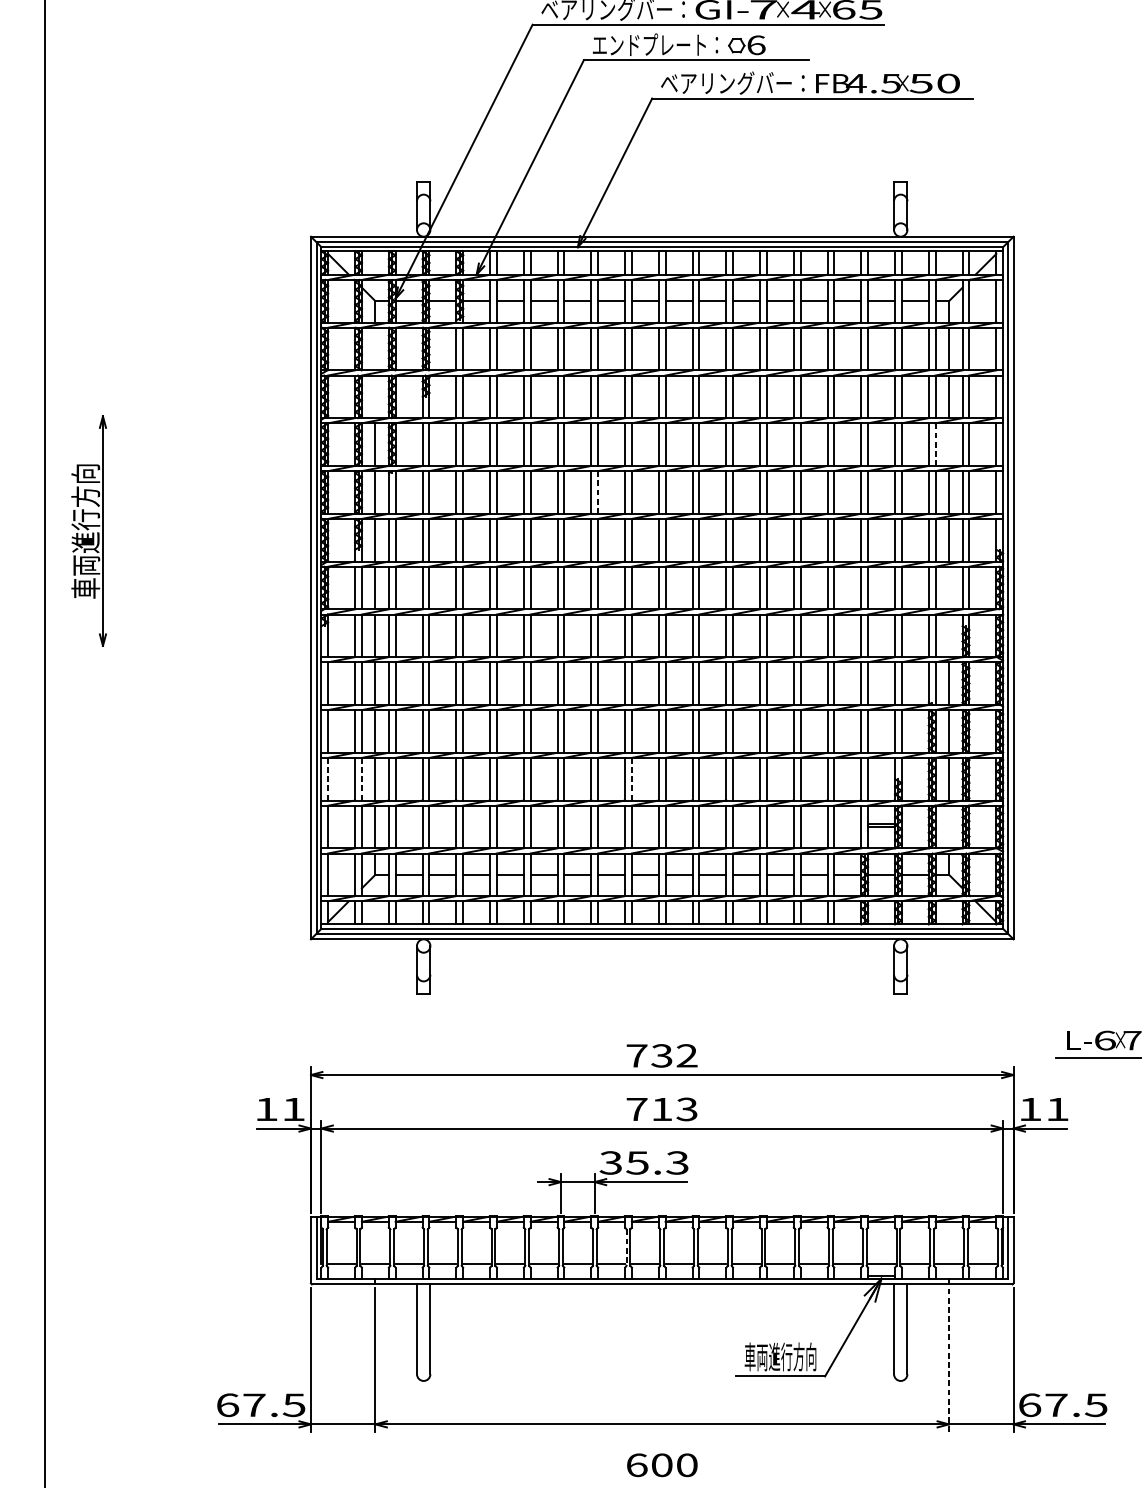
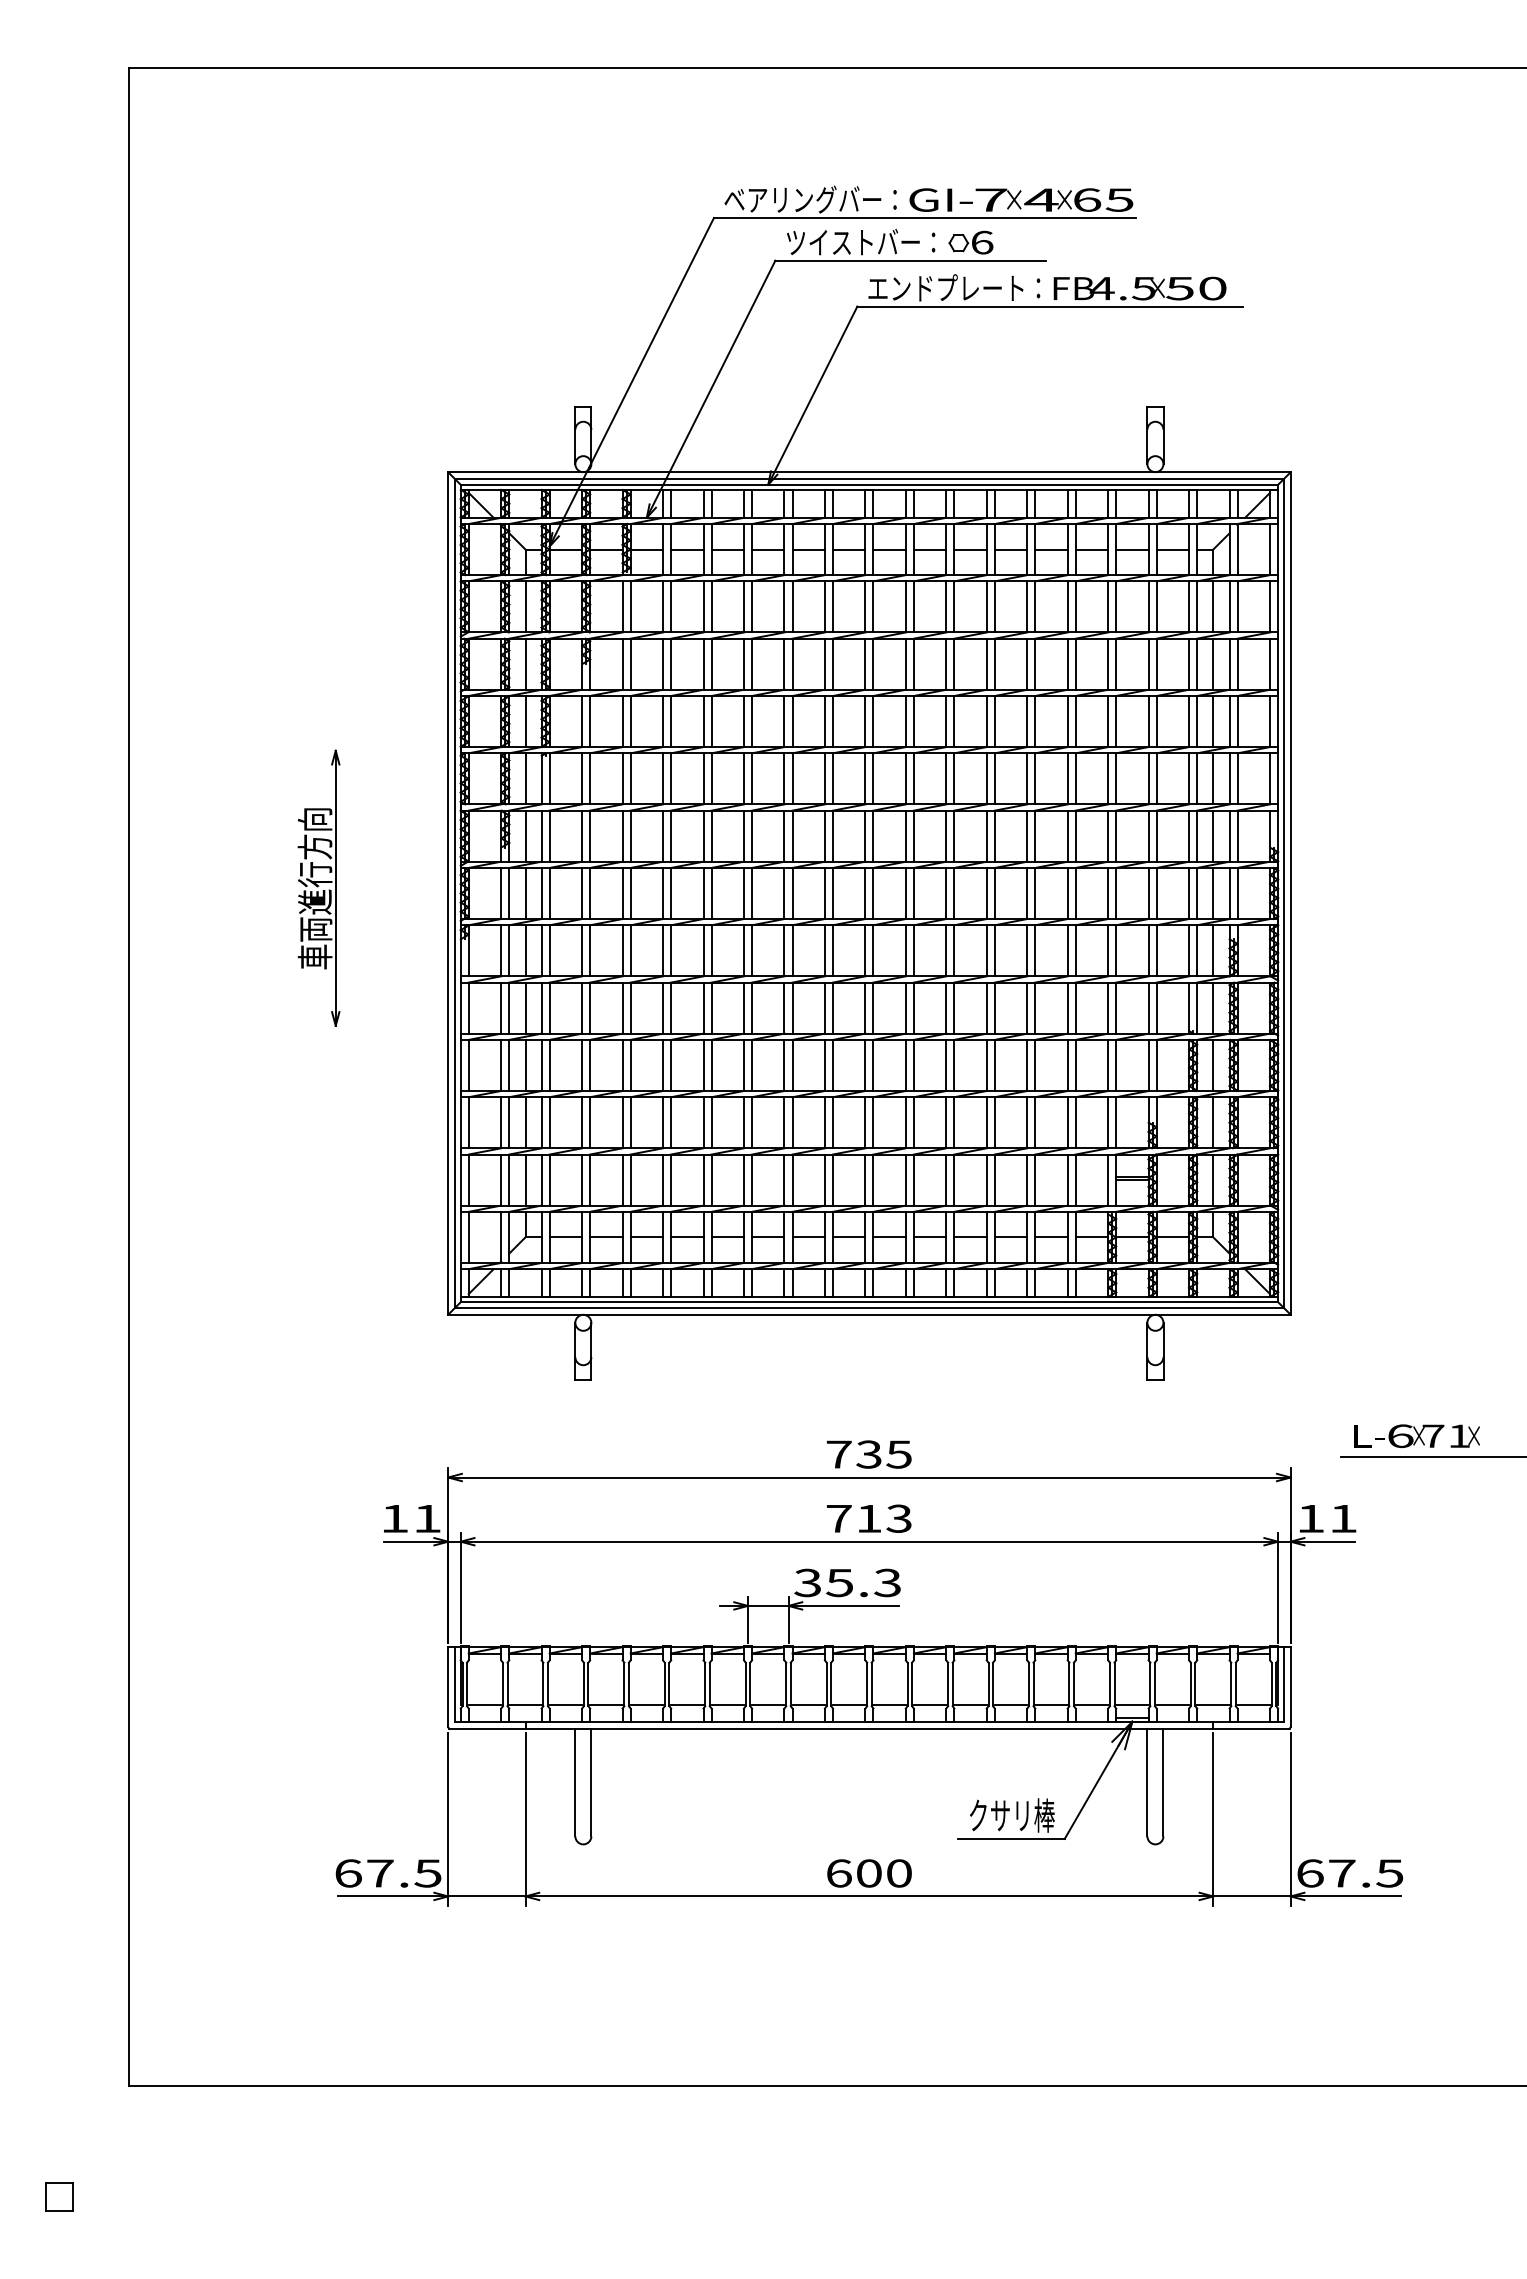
text: (655, 44) -> (861, 241), エンドプレート： -> ツイストバー：
text: (726, 82) -> (946, 287), ベアリングバー： -> エンドプレート：
line: (375, 348) -> (525, 606), added
line: (375, 396) -> (525, 663), added
line: (935, 444) -> (1197, 721), dashed -> solid
line: (949, 444) -> (1213, 721), added
line: (598, 492) -> (792, 778), dashed -> solid
part: (88, 530) -> (318, 887), moved
line: (949, 588) -> (1213, 893), added
line: (949, 635) -> (1213, 950), added
line: (327, 778) -> (468, 1122), dashed -> solid
line: (362, 778) -> (509, 1122), dashed -> solid
line: (631, 778) -> (832, 1122), dashed -> solid
line: (949, 826) -> (1213, 1179), added
text: (686, 1055) -> (898, 1454), 732 -> 735
line: (626, 1247) -> (826, 1684), dashed -> solid
text: (780, 1356) -> (1011, 1815), 車両進行方向 -> クサリ棒
line: (949, 1359) -> (1213, 1818), dashed -> solid
text: (662, 1465) -> (869, 1873), moved

